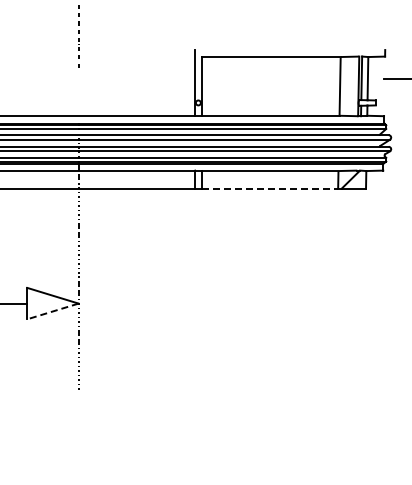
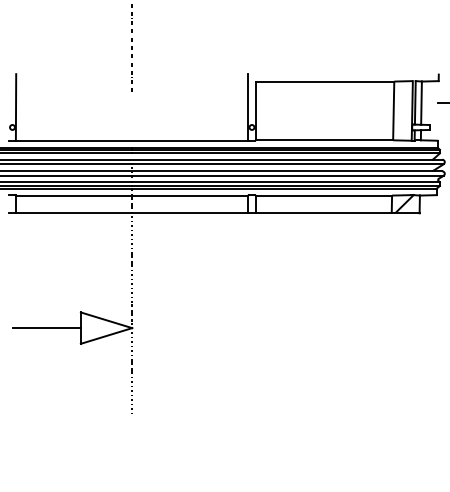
line: (270, 188) -> (324, 213), dashed -> solid
line: (52, 310) -> (106, 335), dashed -> solid

